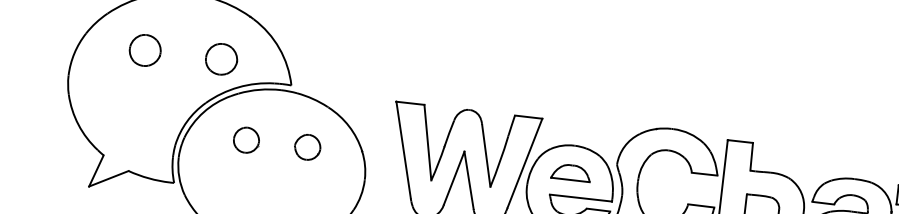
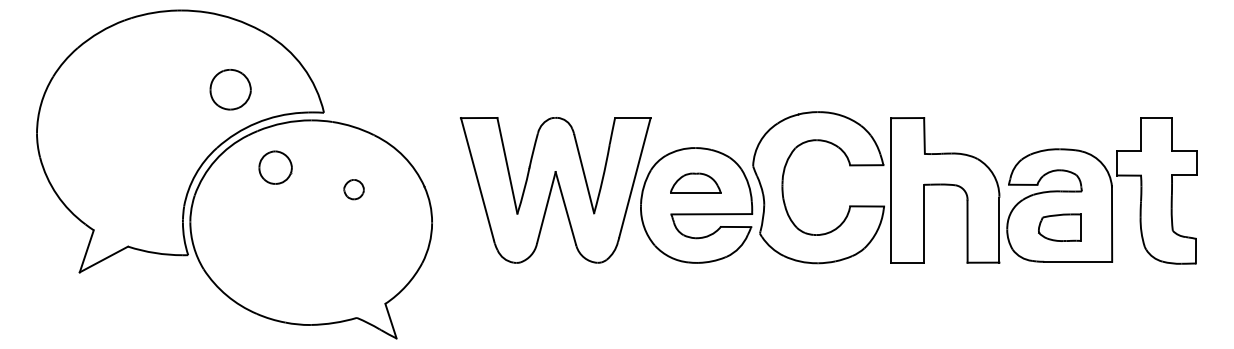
part: (145, 50) -> (131, 89), removed
part: (246, 140) -> (275, 167), moved
part: (307, 147) -> (353, 189), size x0.6

